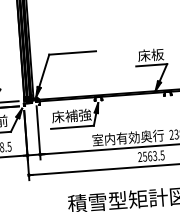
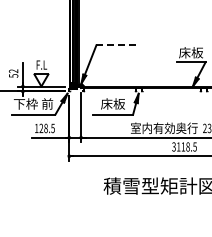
line: (72, 53) -> (118, 45), solid -> dashed
text: (71, 115) -> (112, 103), 床補強 -> 床板
text: (146, 156) -> (180, 146), 2563.5 -> 3118.5

